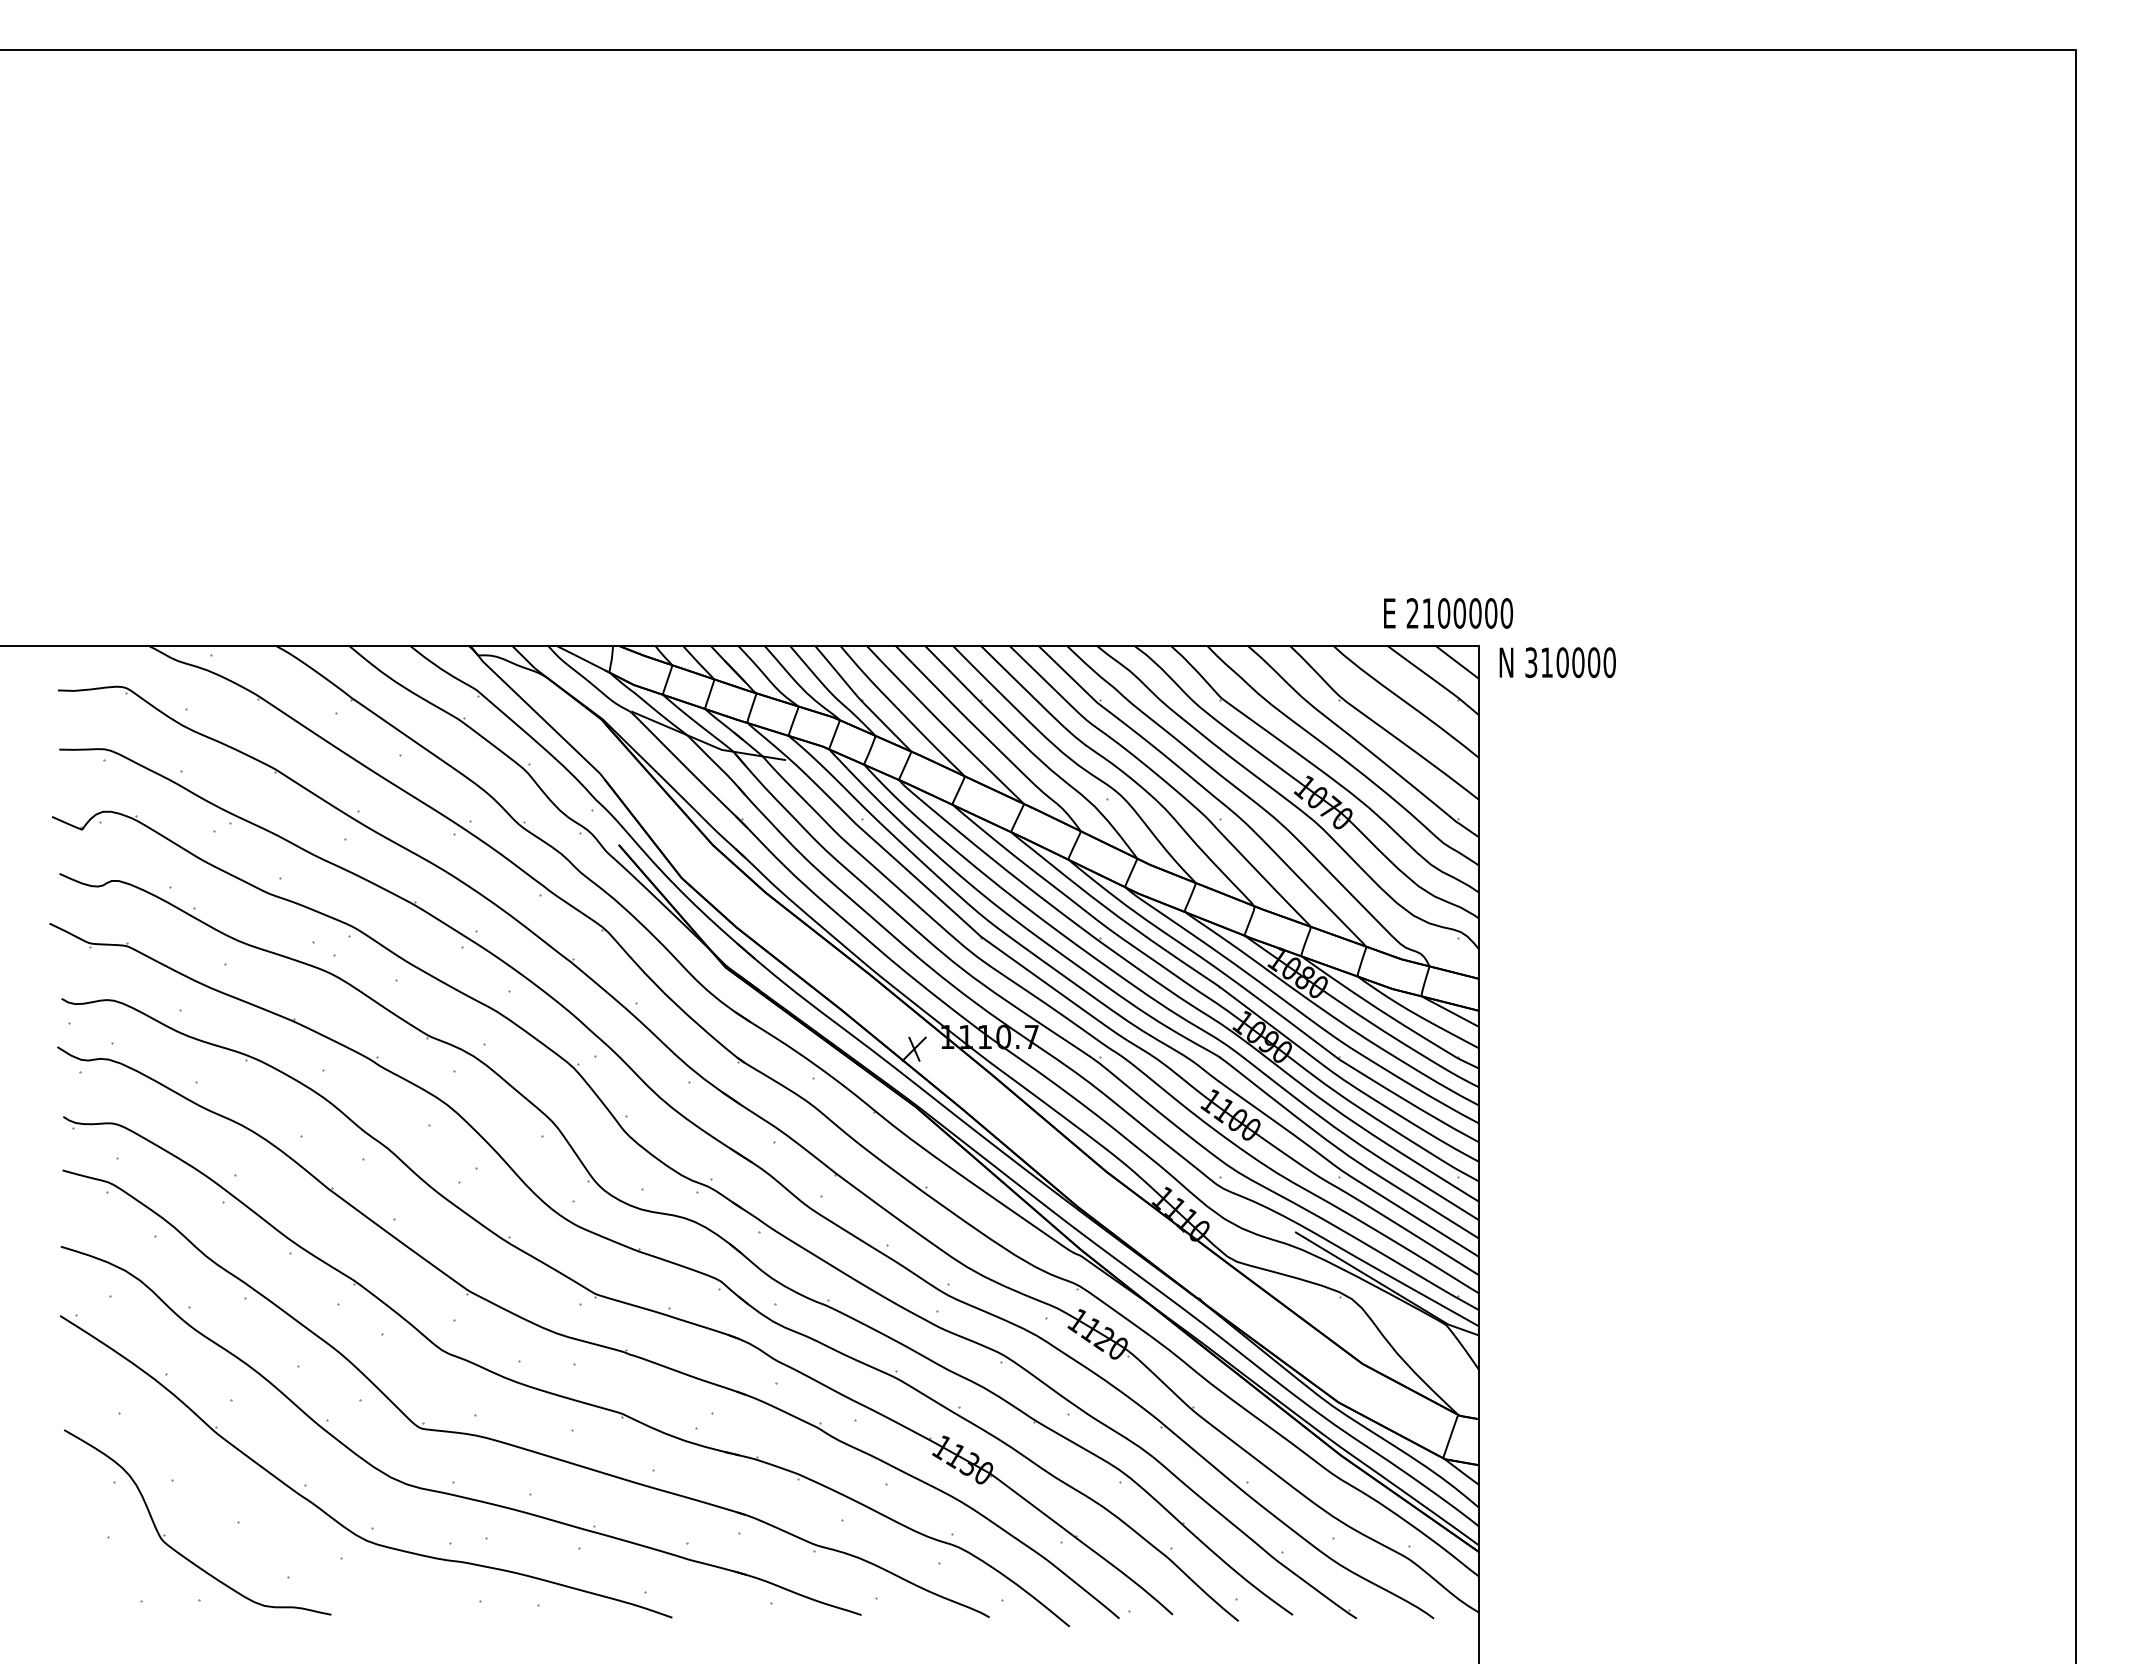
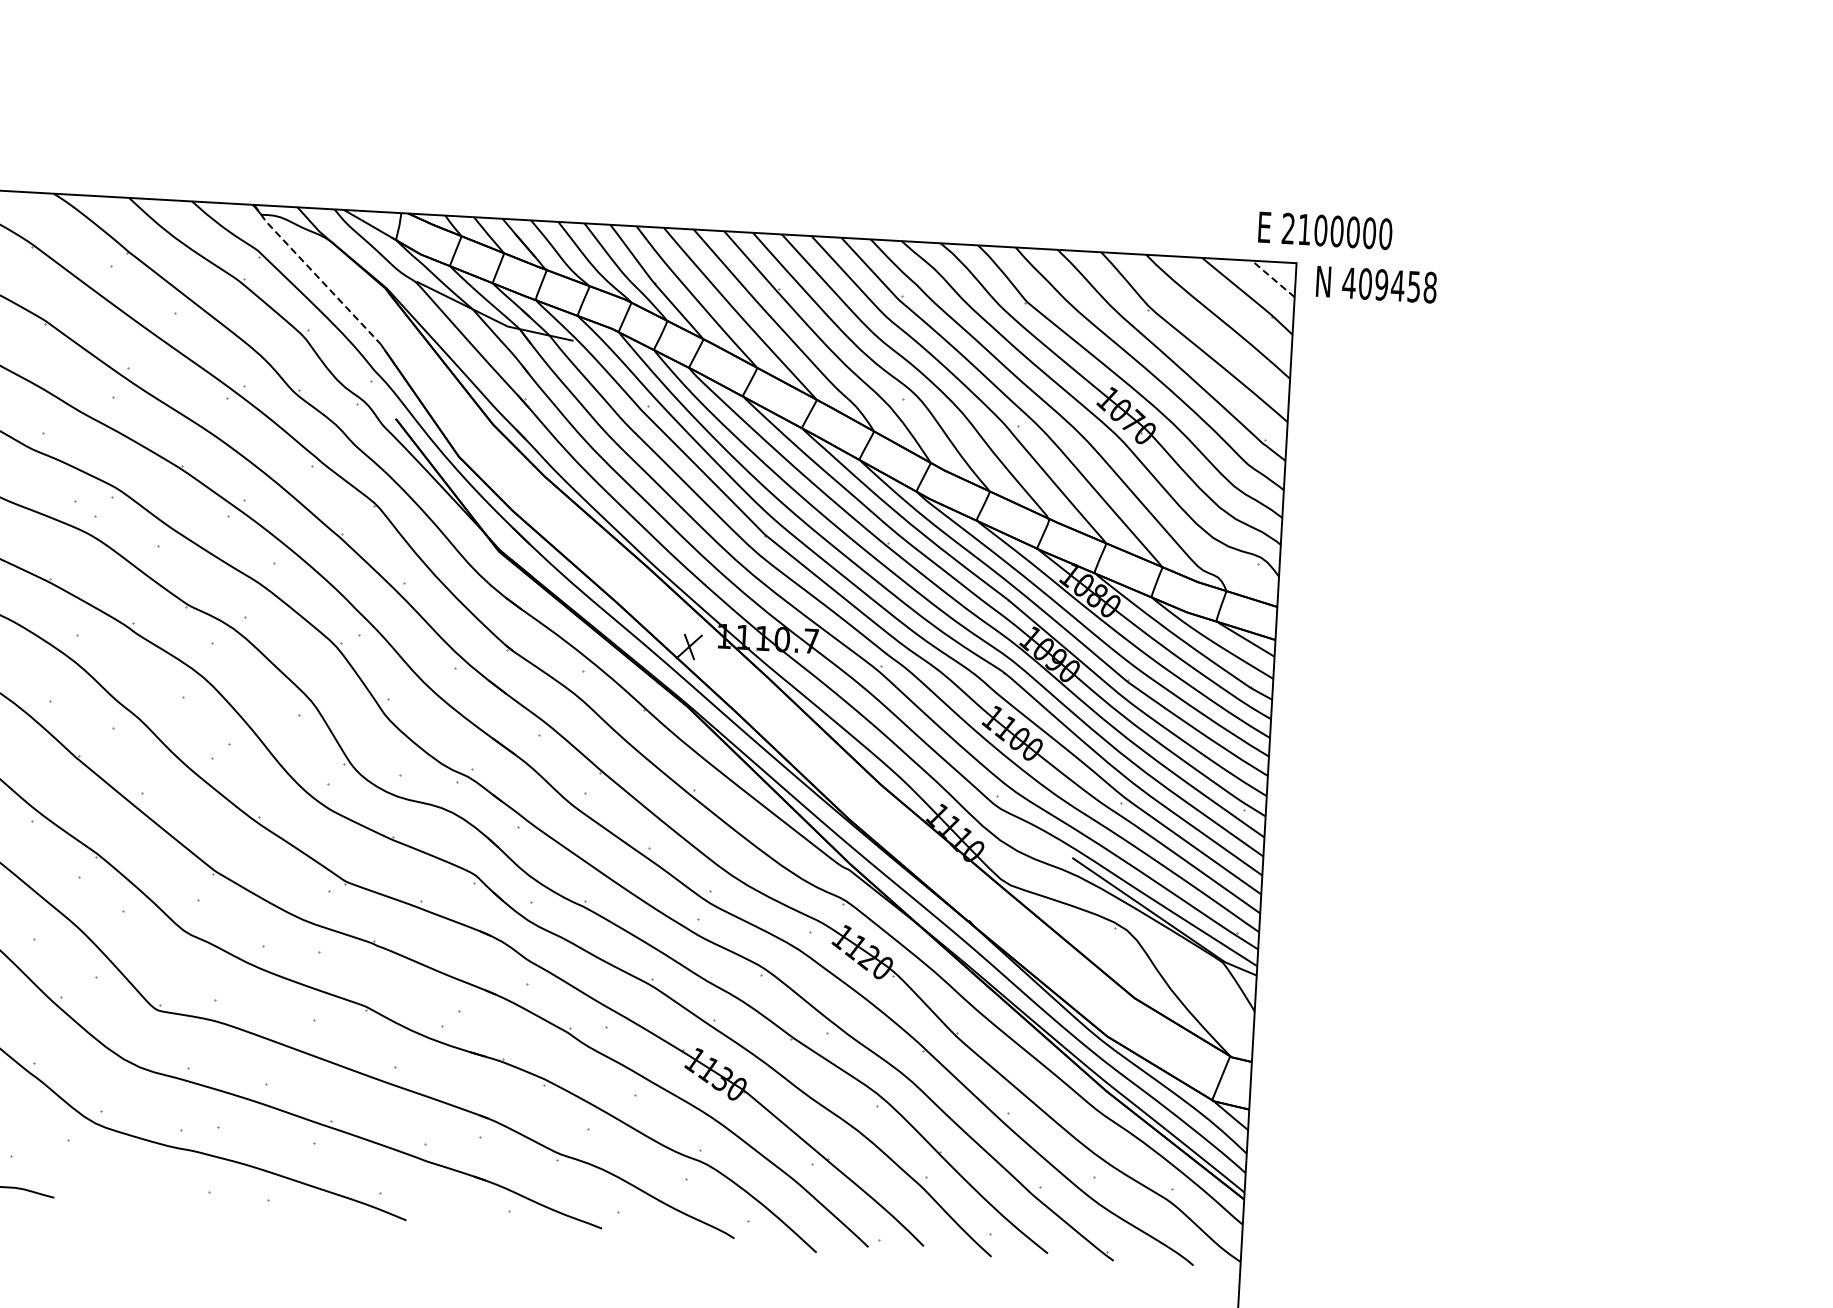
text: (1448, 613) -> (1325, 230), moved
line: (1457, 662) -> (1273, 278), solid -> dashed
text: (1569, 662) -> (1388, 285), 310000 -> 409458
line: (533, 710) -> (315, 274), solid -> dashed

